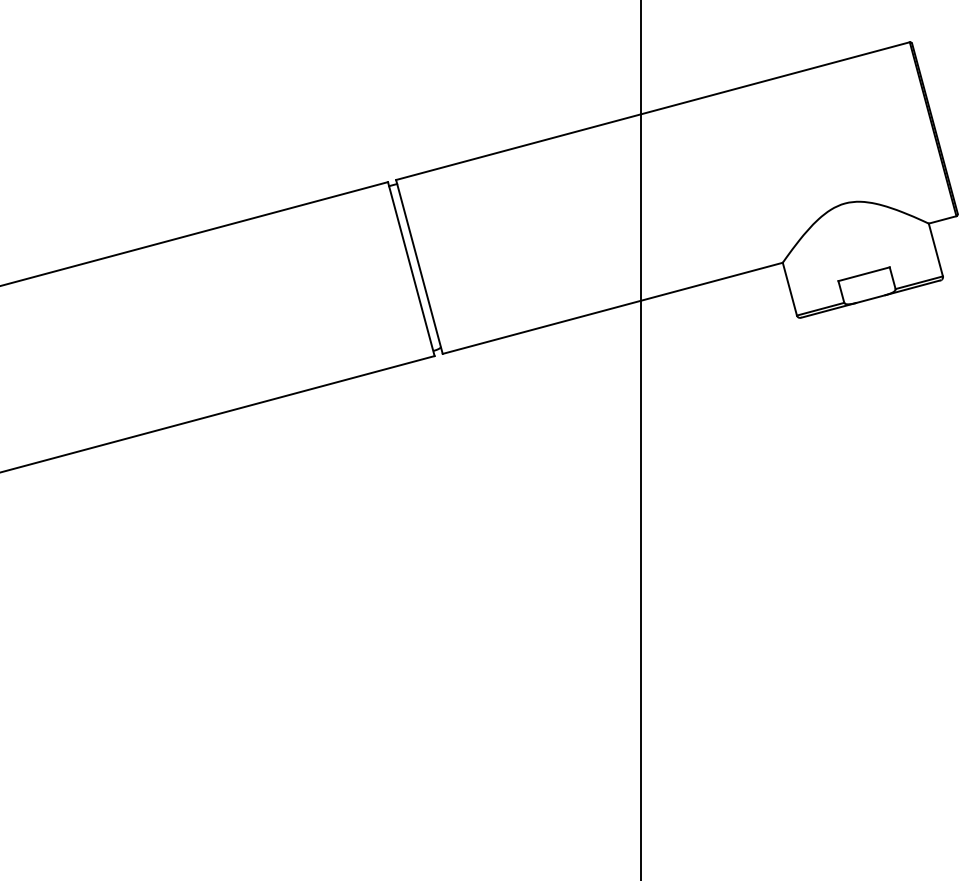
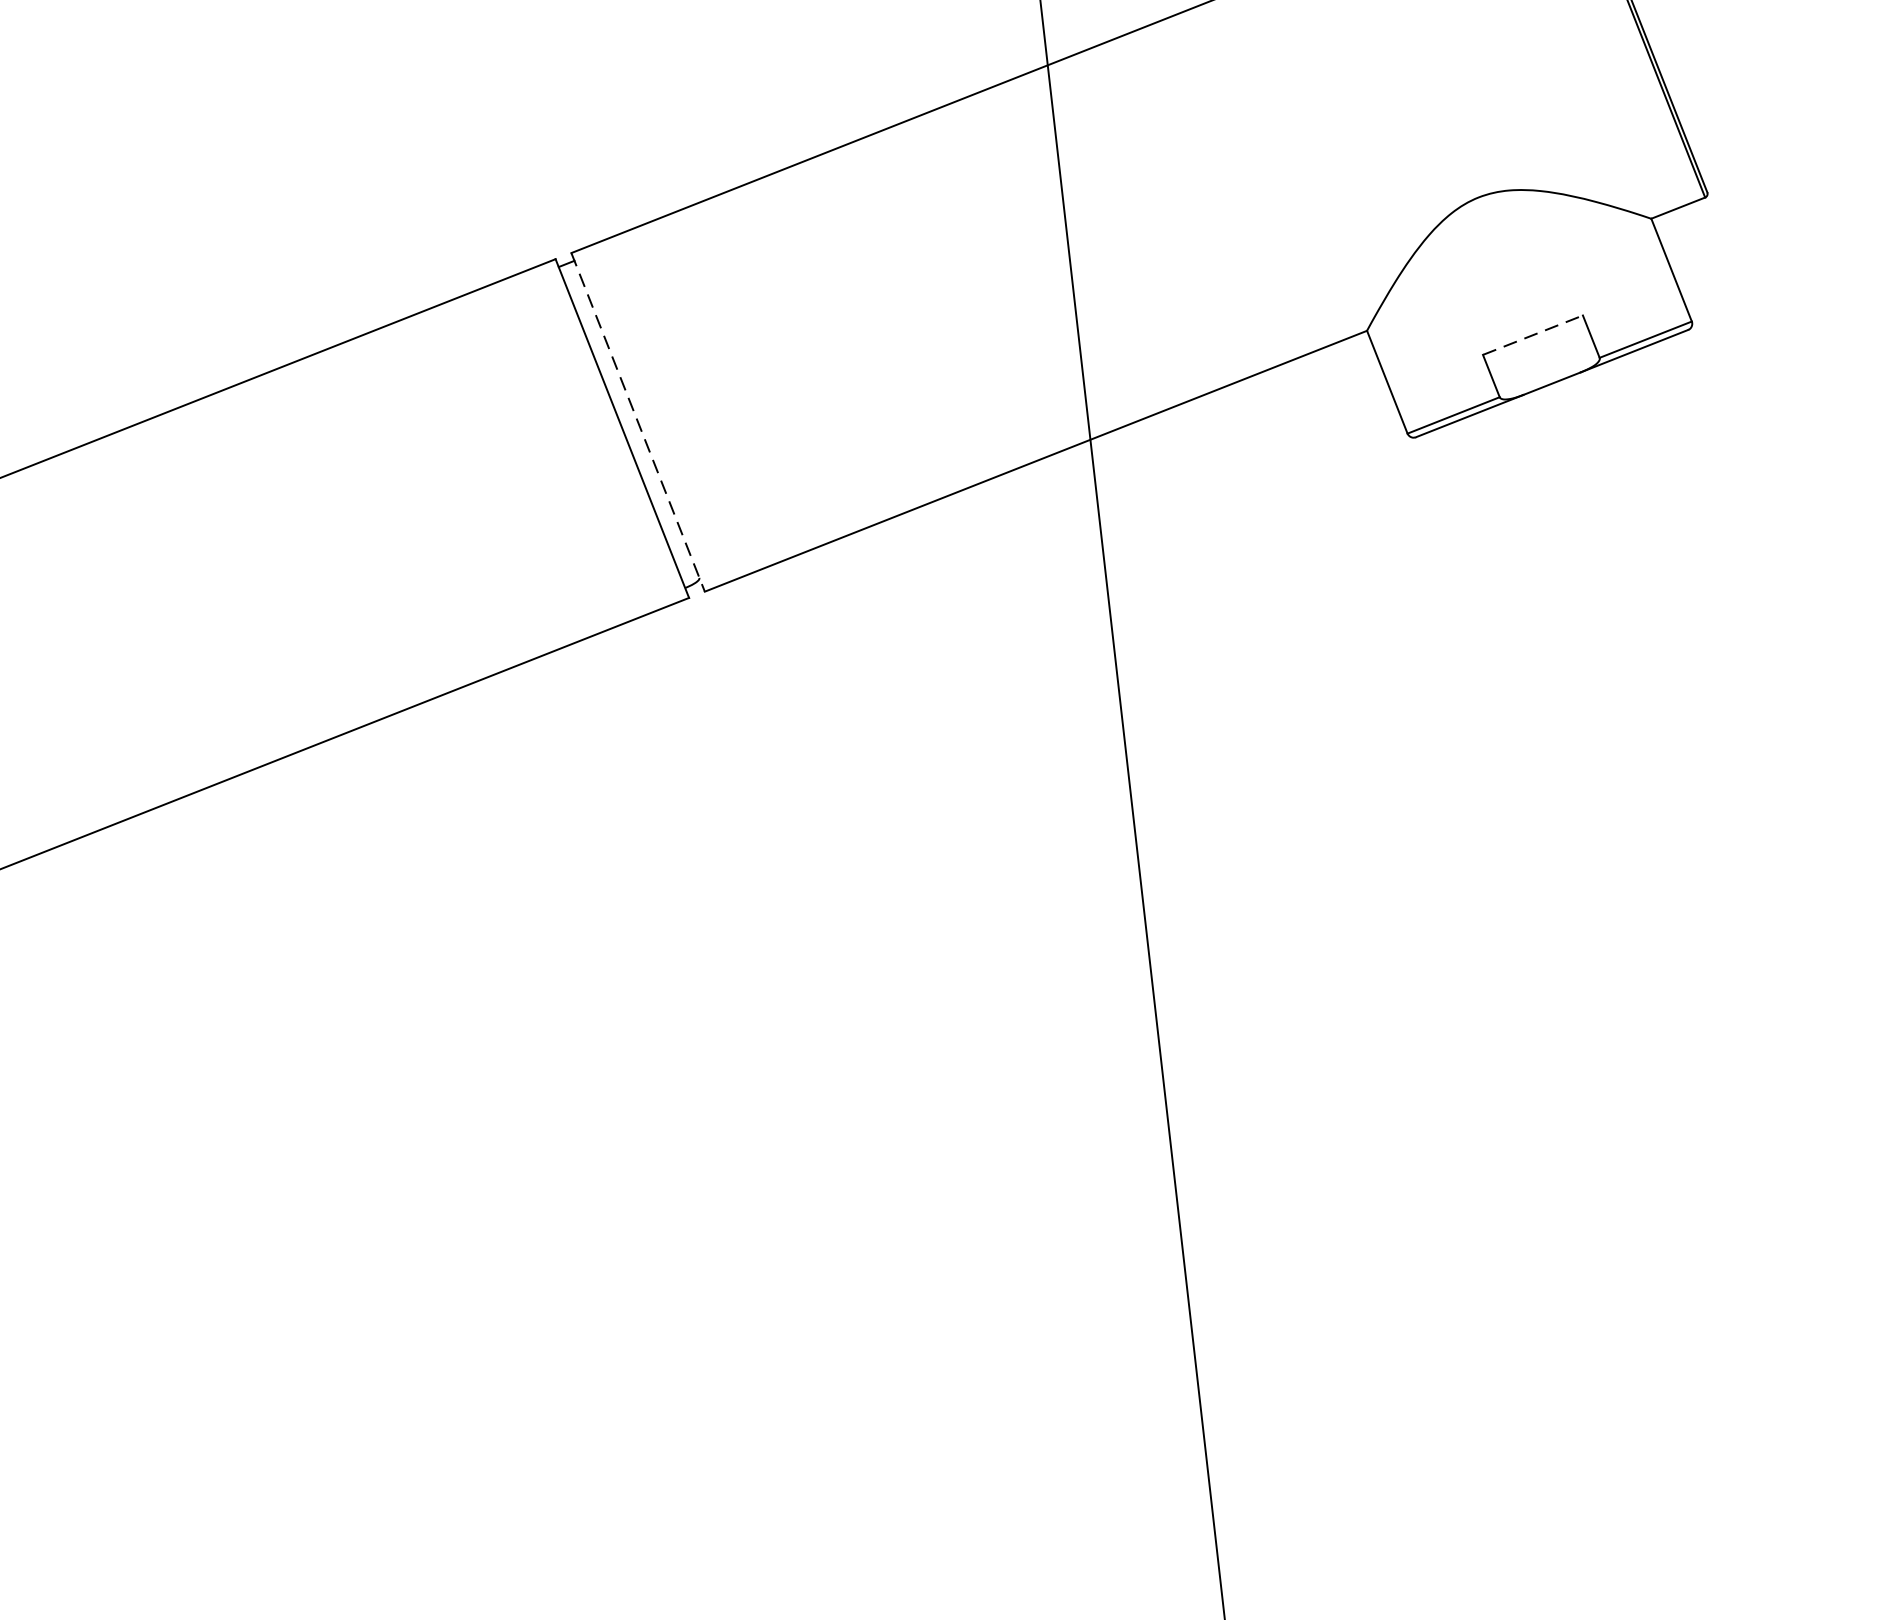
line: (419, 267) -> (638, 423), solid -> dashed
line: (864, 274) -> (1533, 335), solid -> dashed

